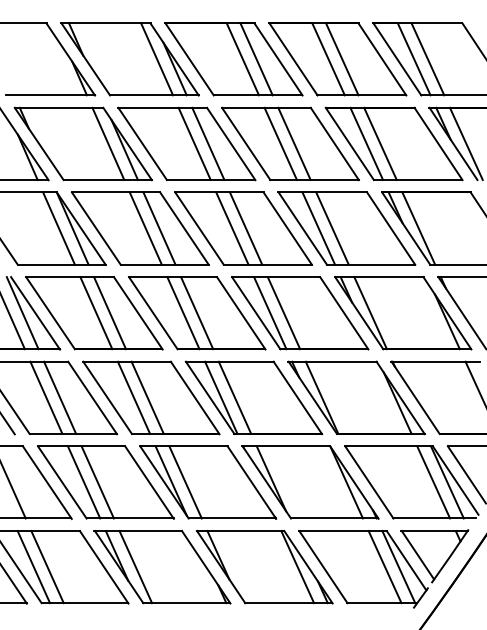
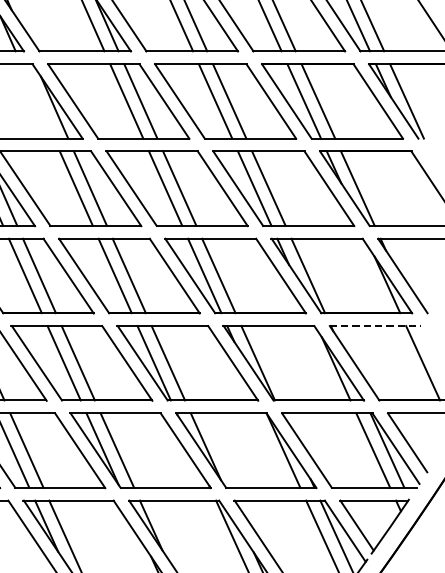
line: (108, 143) -> (37, 100), removed
line: (435, 361) -> (375, 325), solid -> dashed

